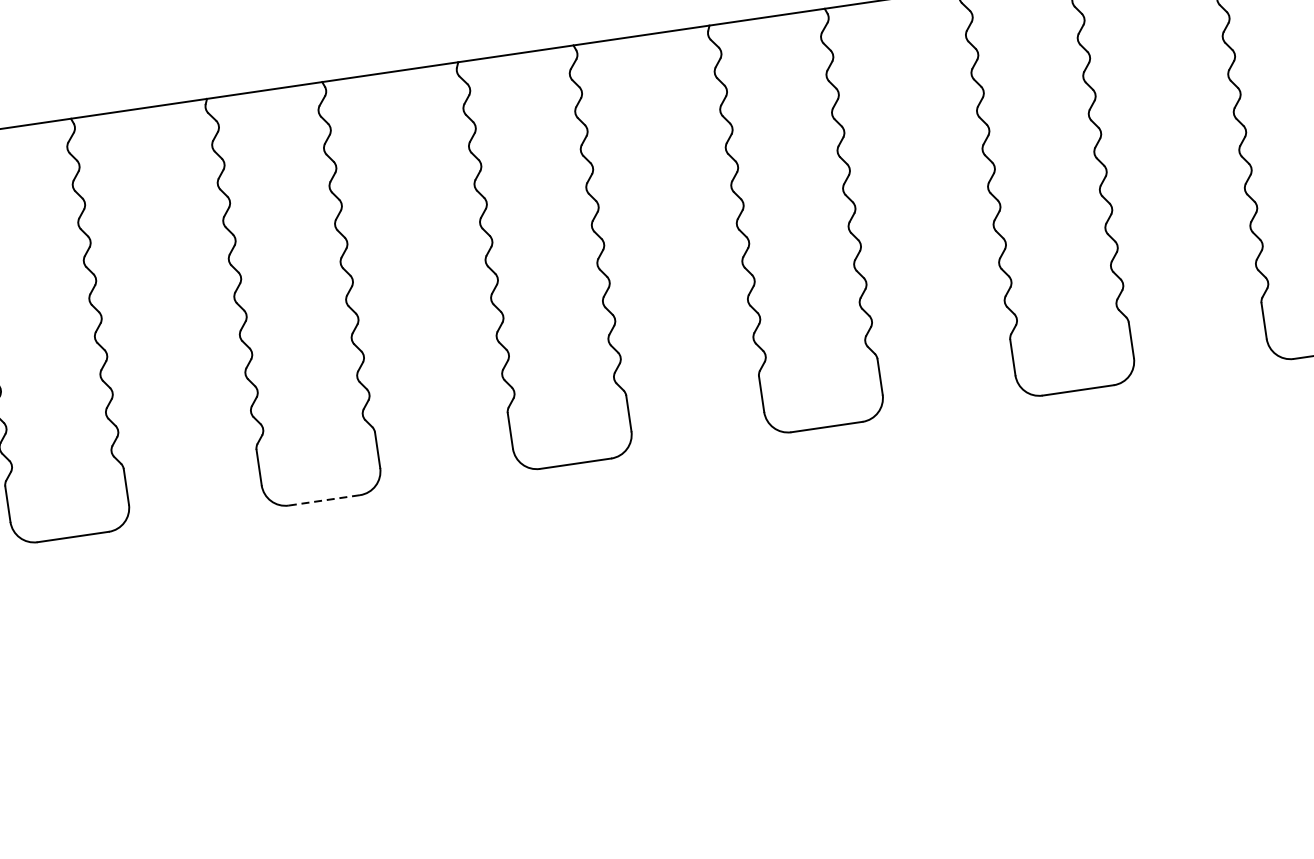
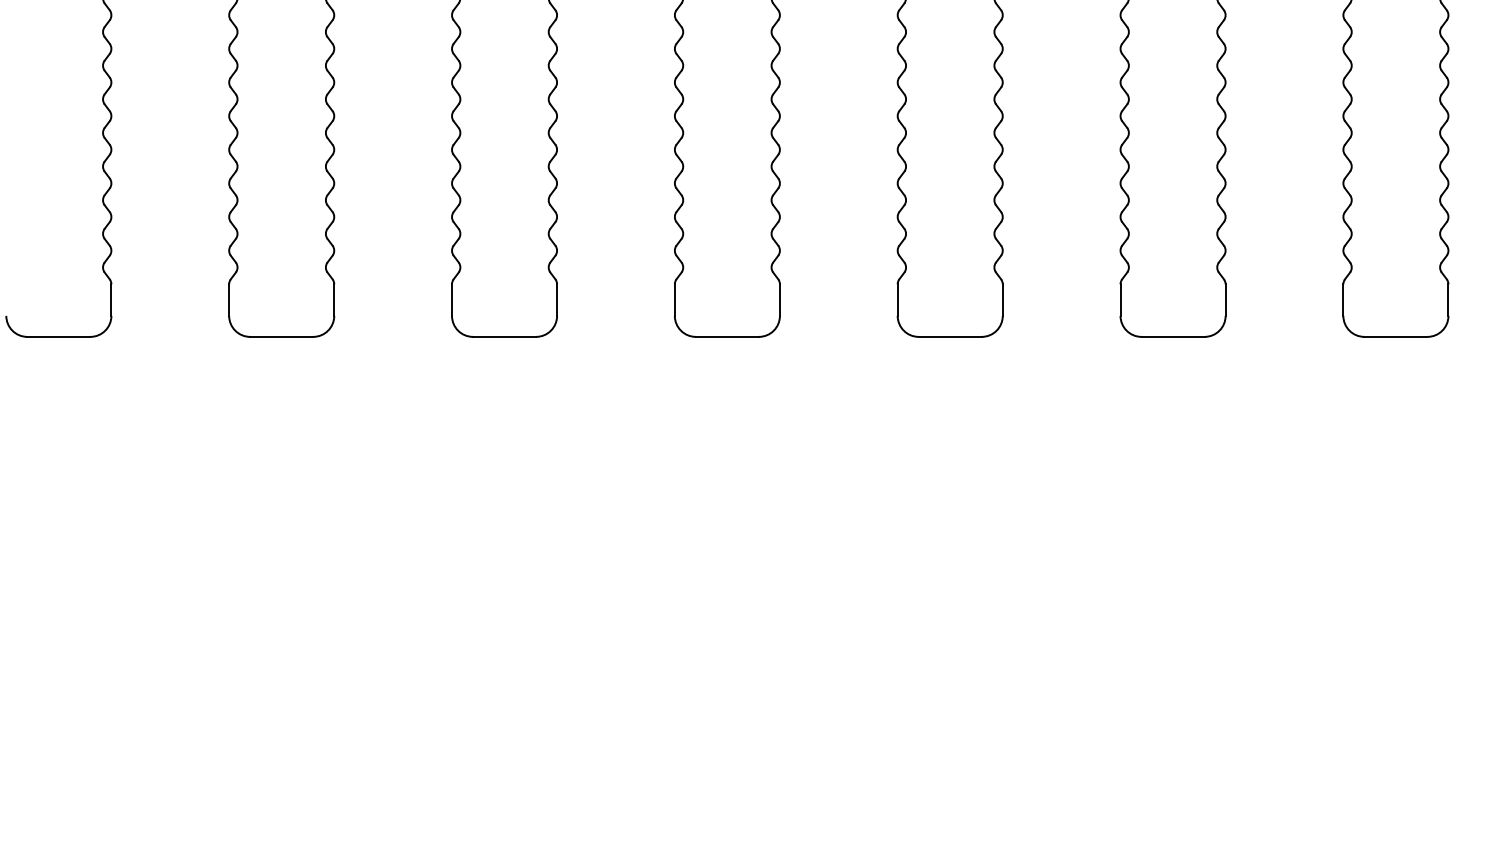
line: (324, 499) -> (727, 336), dashed -> solid

